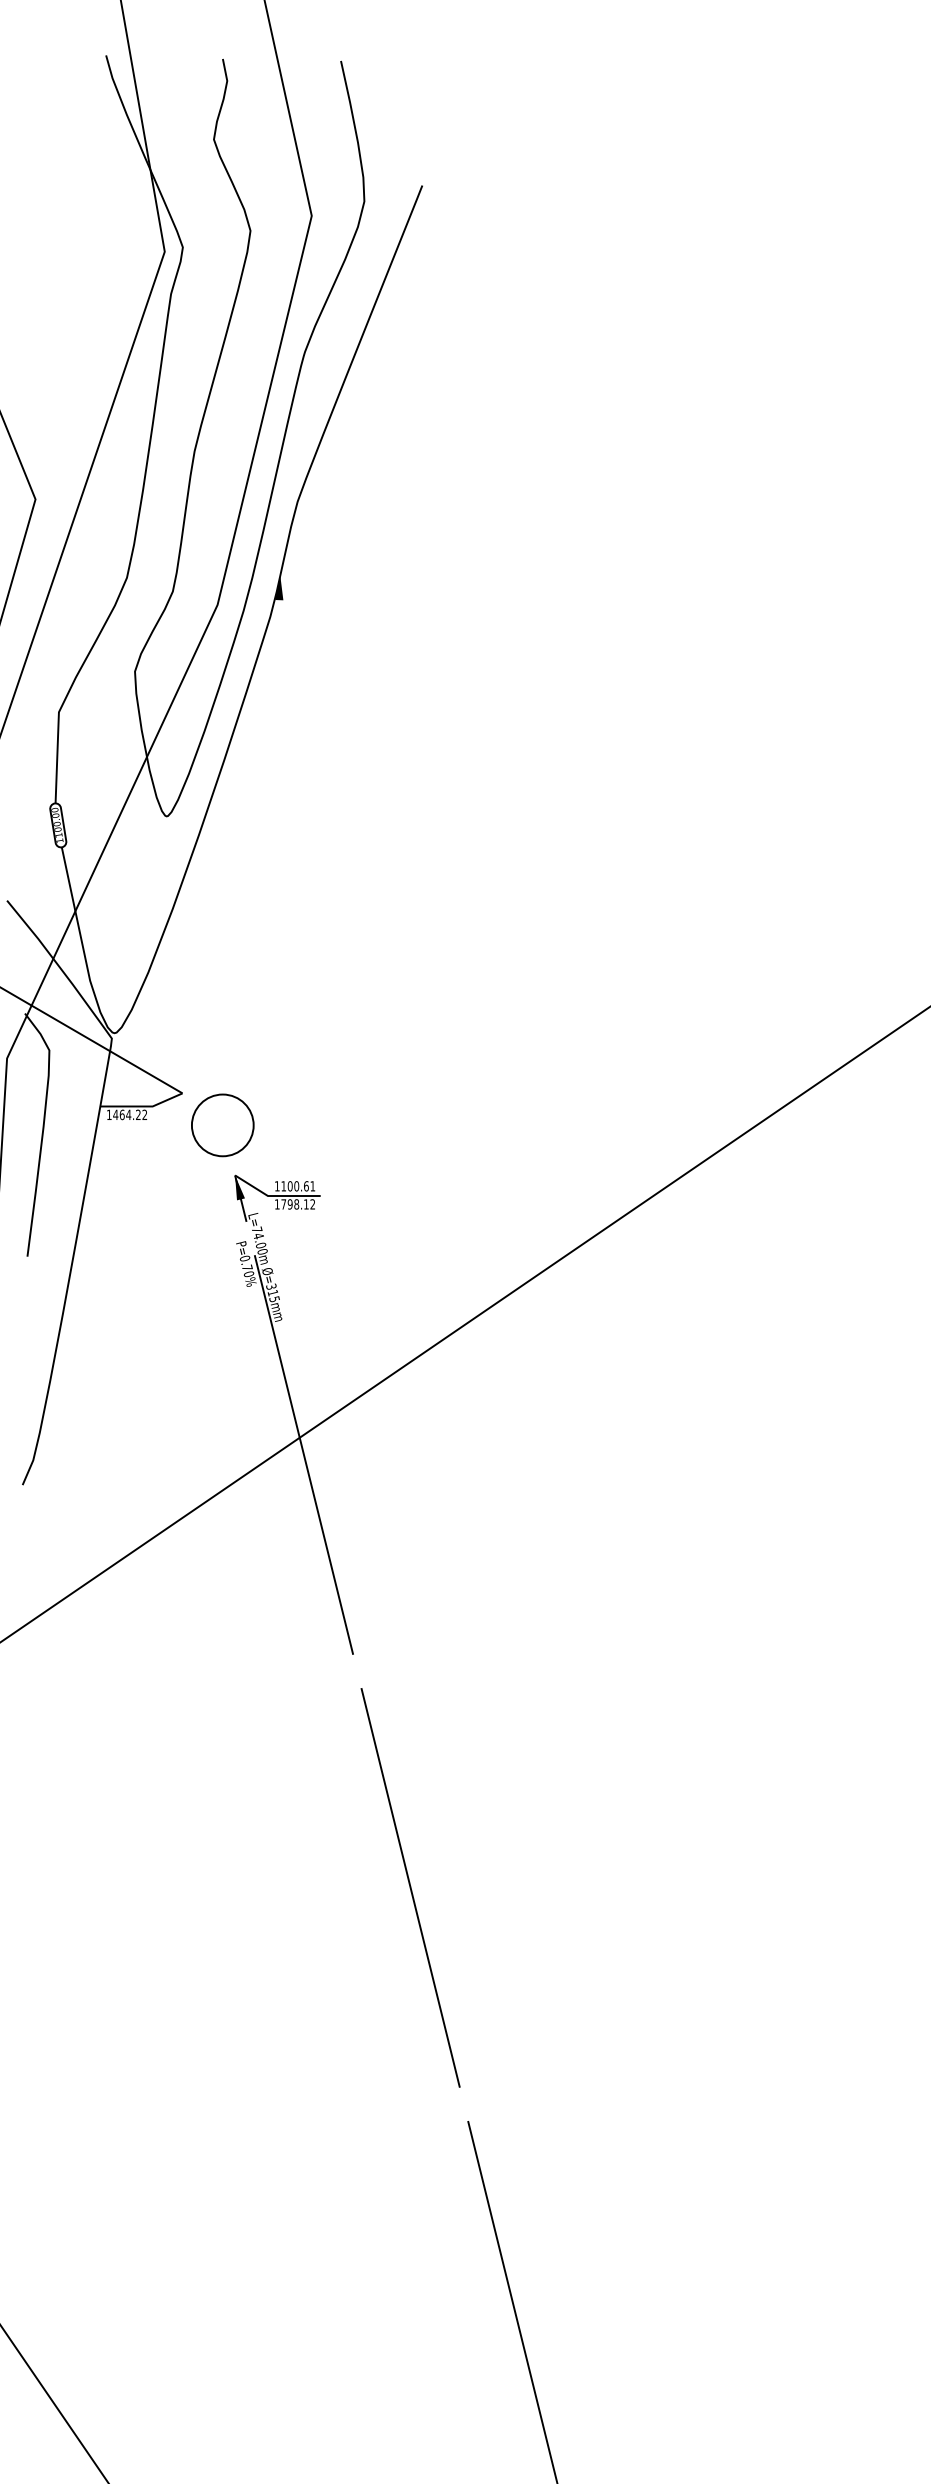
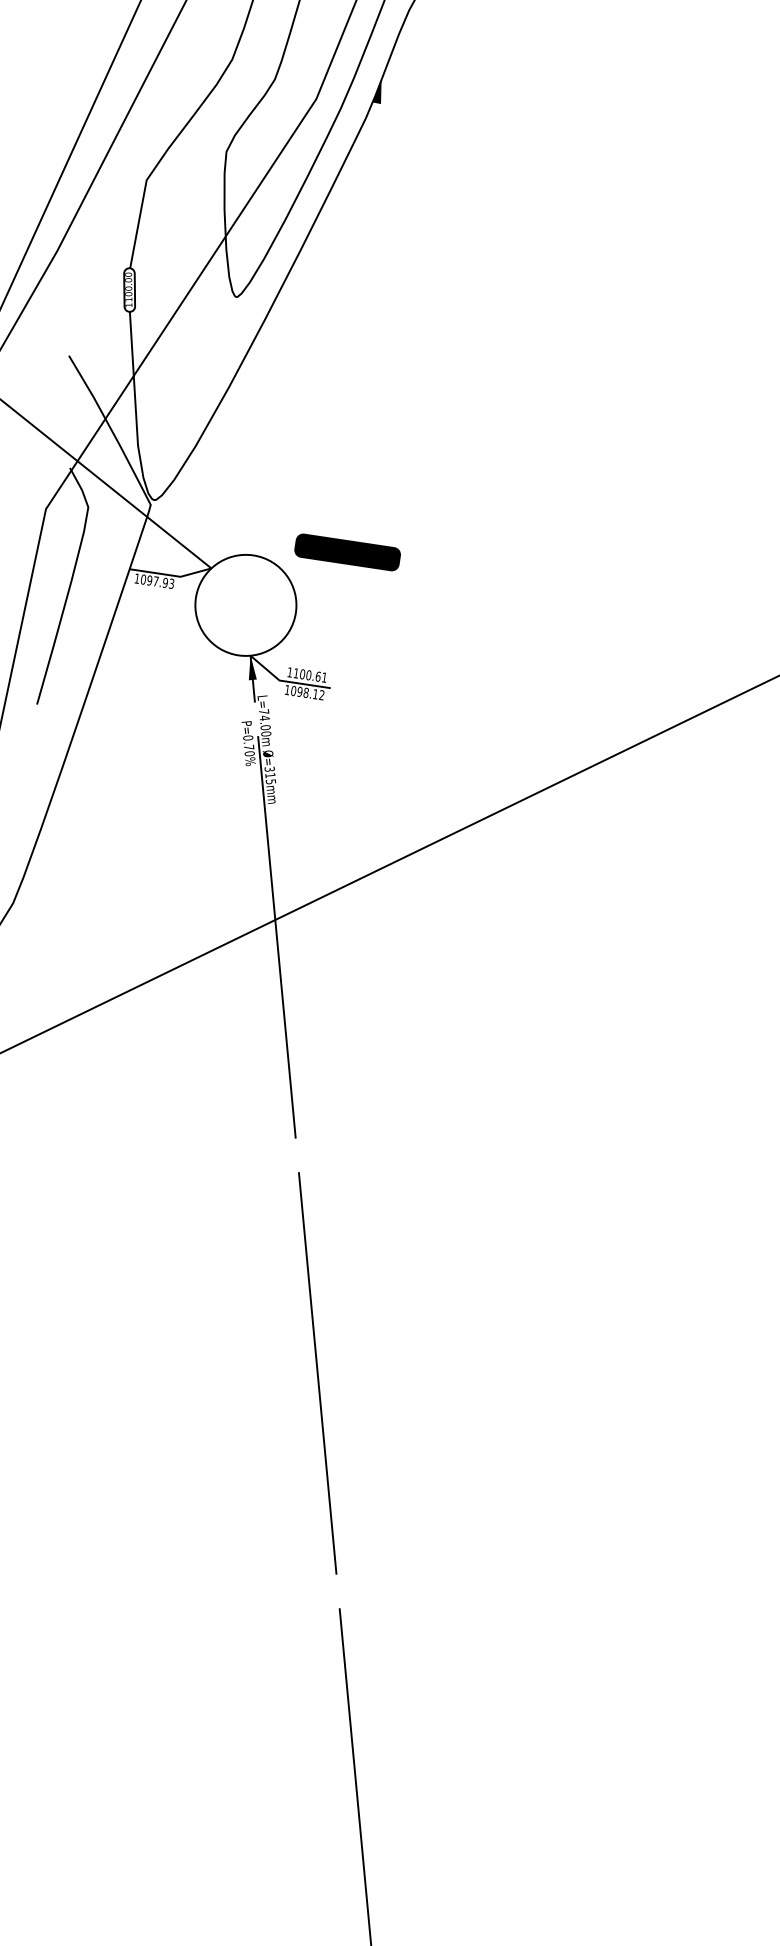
part: (317, 1056) -> (347, 552), added
text: (130, 1114) -> (157, 581), 1464.22 -> 1097.93
circle: (222, 1124) -> (245, 604), size x1.67
text: (283, 1204) -> (293, 691), 1798.12 -> 1098.12

